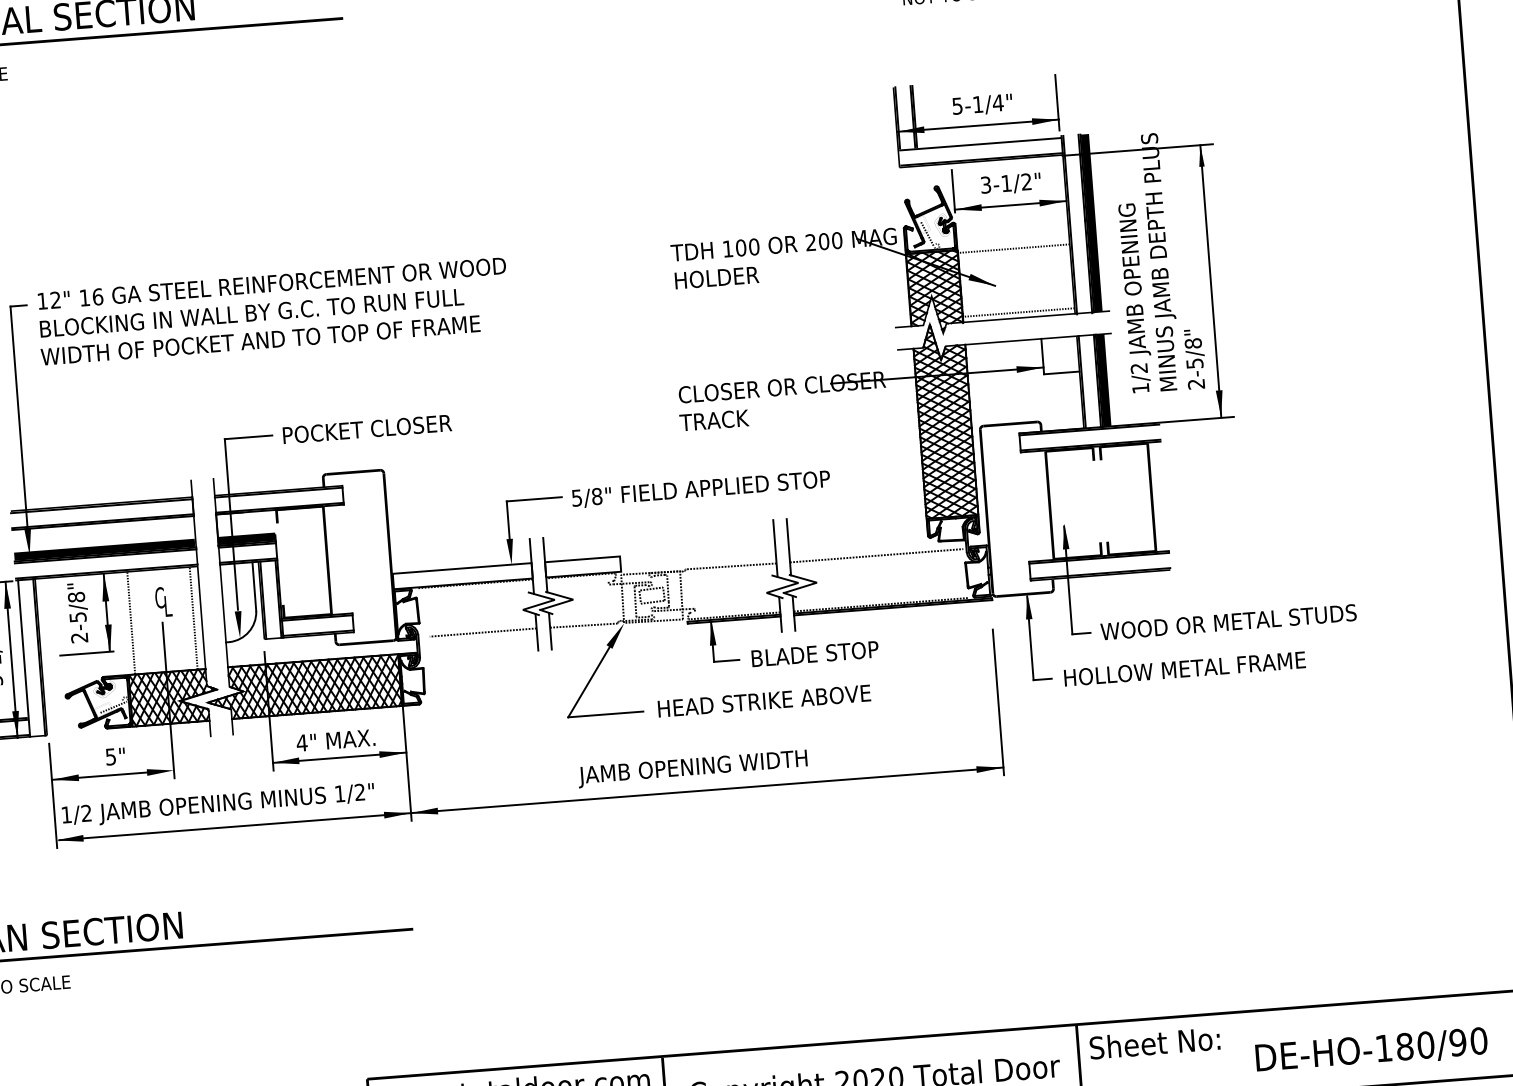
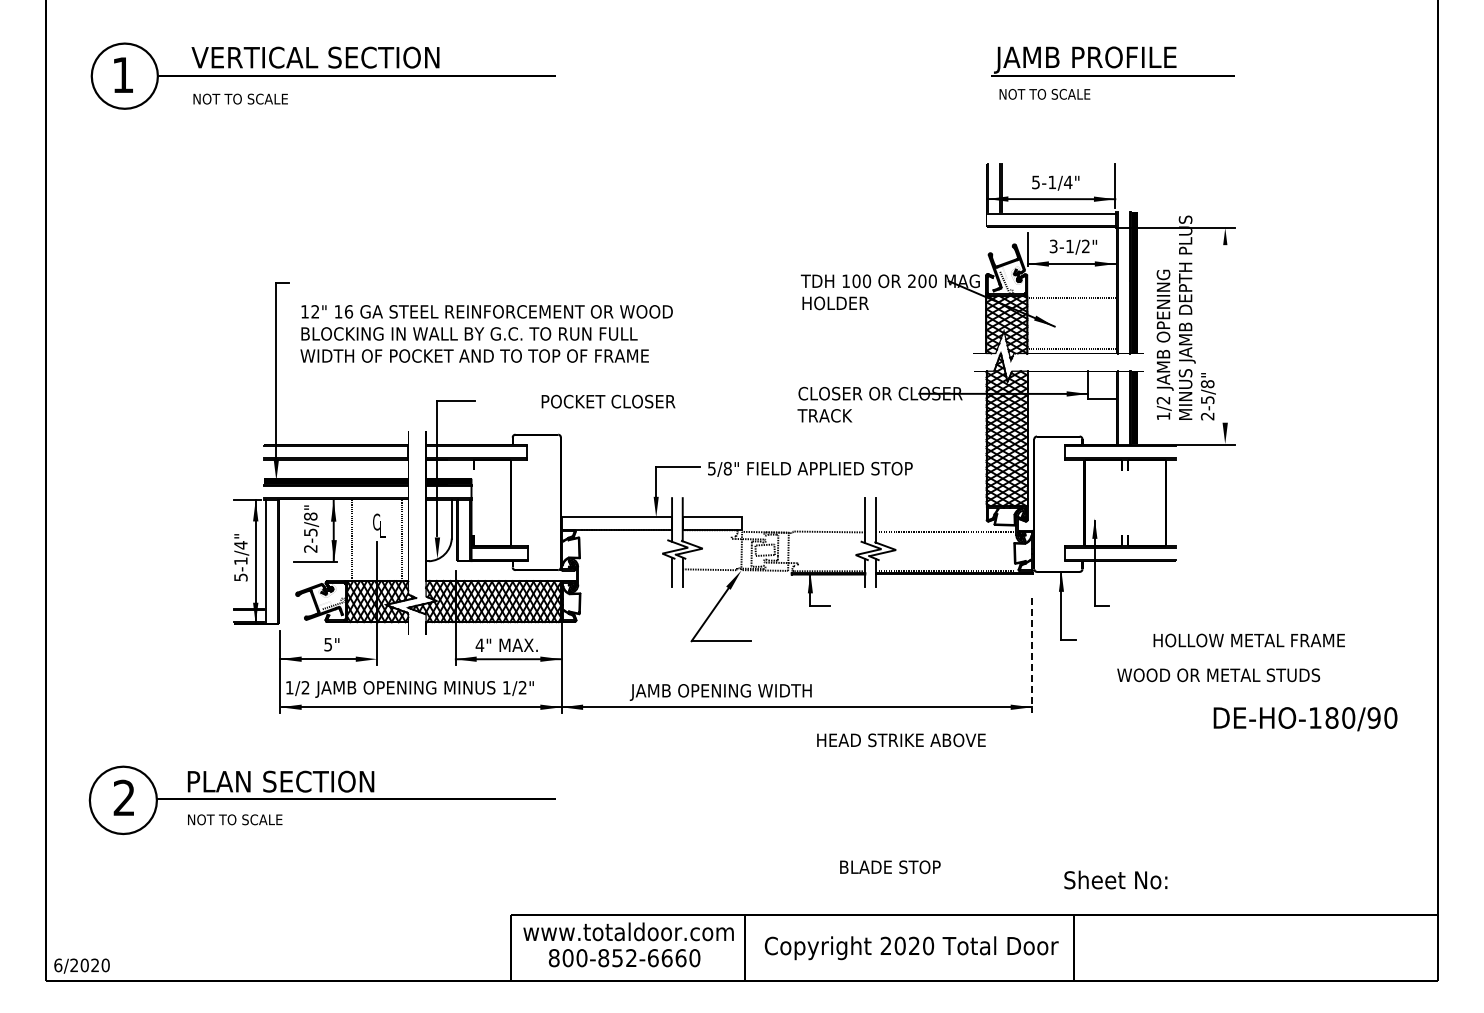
line: (1211, 281) -> (1225, 336), removed
text: (273, 310) -> (486, 333), moved
text: (367, 429) -> (608, 401), moved
text: (1228, 622) -> (1218, 675), moved
line: (483, 633) -> (629, 569), removed
text: (815, 654) -> (890, 867), moved
text: (1183, 669) -> (1248, 640), moved
text: (764, 701) -> (901, 740), moved
line: (998, 702) -> (1032, 655), solid -> dashed
text: (692, 768) -> (720, 692), moved
text: (1154, 1042) -> (1115, 879), moved
text: (1371, 1051) -> (1305, 719), moved

